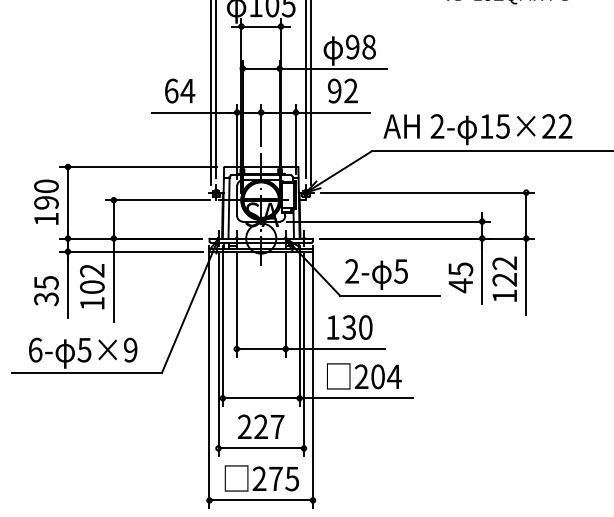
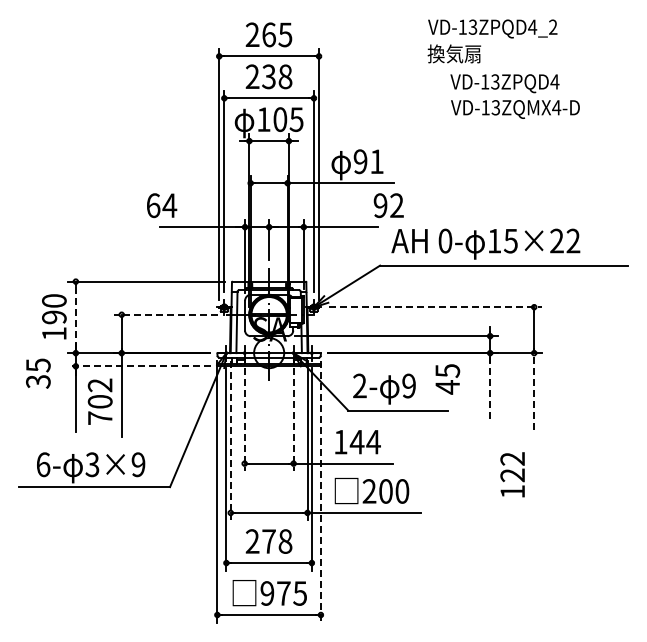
text: (368, 46) -> (376, 161), 98 -> 91
text: (180, 90) -> (162, 205), moved
text: (342, 90) -> (388, 205), moved
text: (437, 125) -> (445, 240), 2- -> 0-
line: (427, 192) -> (435, 307), solid -> dashed
line: (158, 199) -> (166, 314), solid -> dashed
line: (67, 201) -> (75, 316), solid -> dashed
line: (131, 251) -> (139, 366), solid -> dashed
text: (400, 270) -> (408, 385), 5 -> 9
line: (482, 271) -> (490, 386), solid -> dashed
line: (526, 275) -> (534, 390), solid -> dashed
text: (460, 277) -> (447, 379), moved
text: (504, 278) -> (512, 474), moved
text: (46, 290) -> (38, 373), moved
text: (92, 302) -> (100, 417), 102 -> 702
line: (236, 304) -> (244, 419), solid -> dashed
line: (285, 305) -> (293, 420), solid -> dashed
line: (222, 325) -> (230, 440), solid -> dashed
text: (356, 326) -> (364, 441), 130 -> 144
text: (84, 349) -> (92, 464), 5×9 -> 3×9
line: (312, 376) -> (320, 491), solid -> dashed
text: (393, 376) -> (401, 491), 204 -> 200
text: (269, 426) -> (277, 541), 227 -> 278
text: (259, 478) -> (267, 593), 275 -> 975

